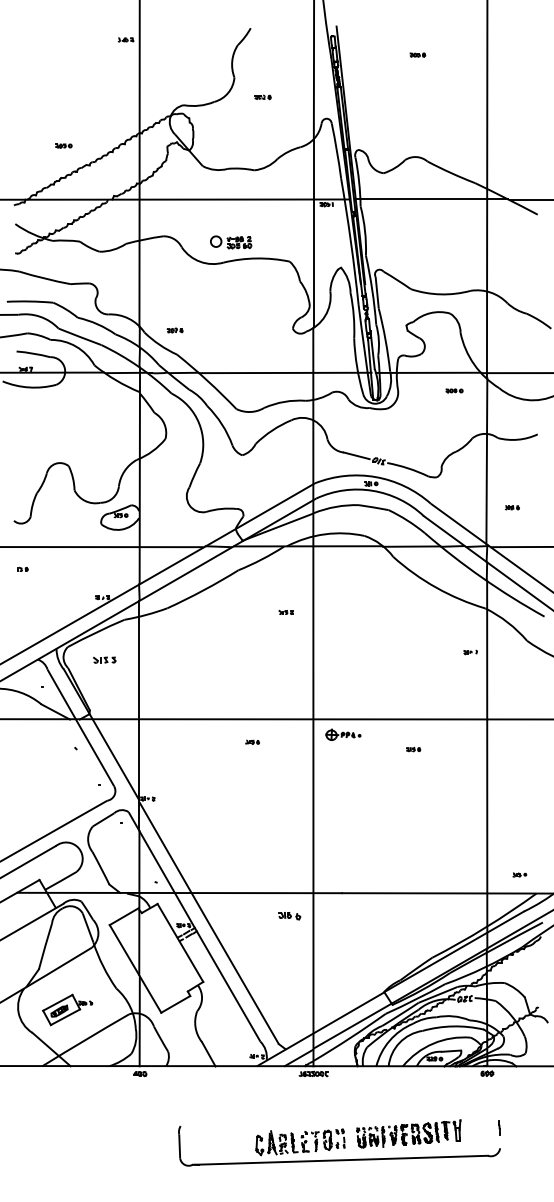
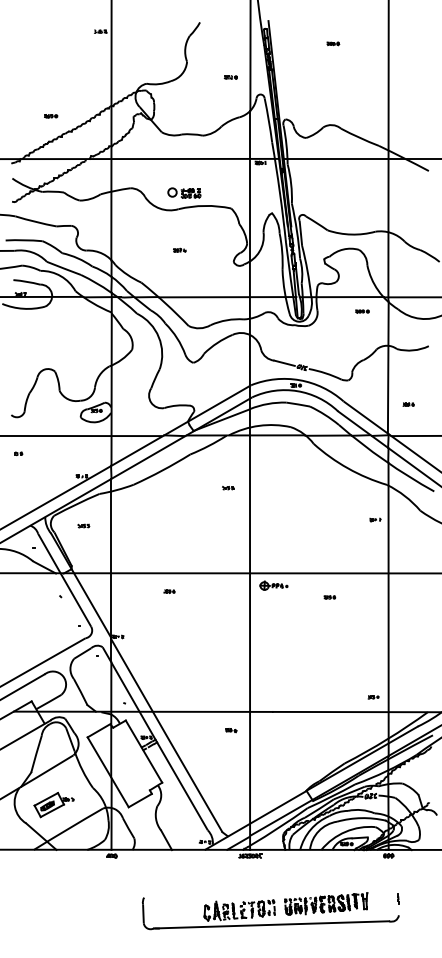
part: (262, 97) -> (230, 77), moved
part: (174, 329) -> (179, 249), moved
part: (104, 659) -> (83, 525), size x0.62
part: (252, 742) -> (169, 591), moved
part: (519, 875) -> (373, 697), moved
part: (290, 916) -> (231, 730), size x0.62

